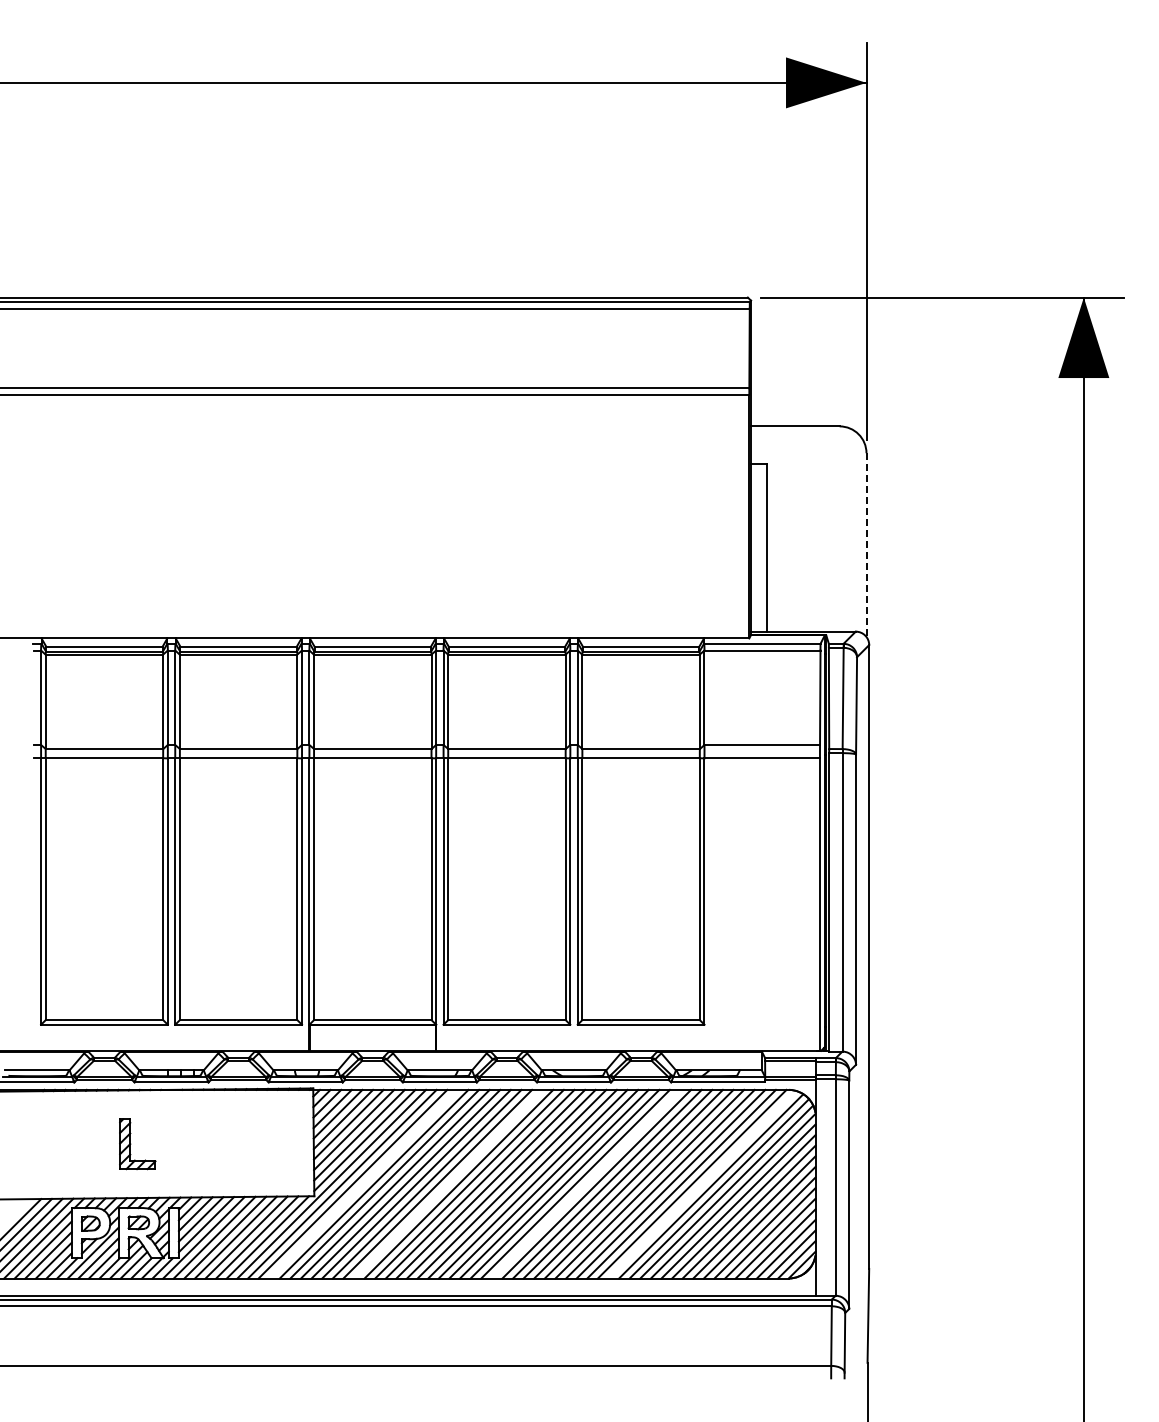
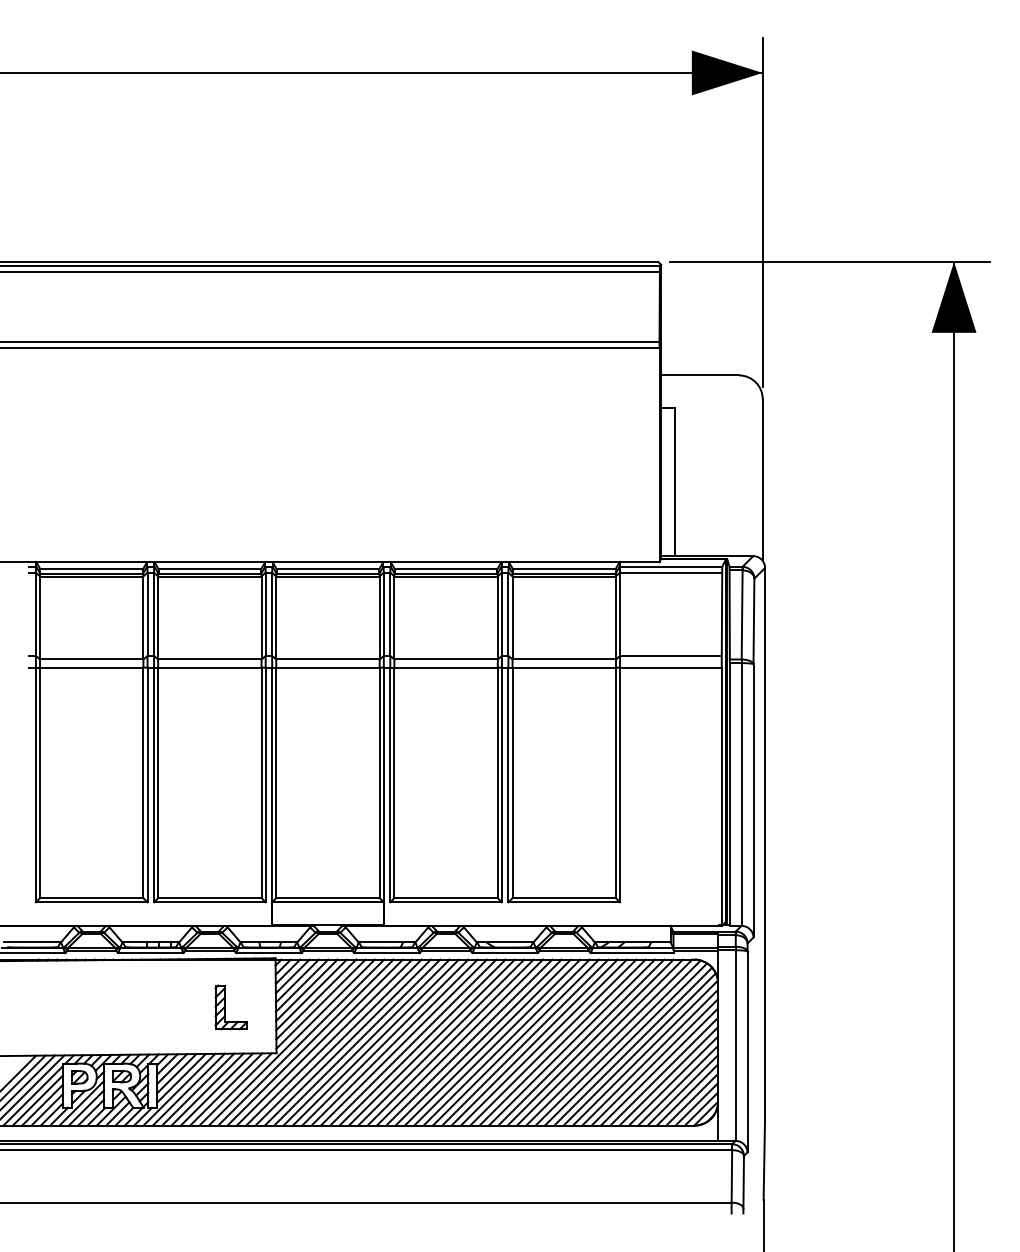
line: (866, 545) -> (762, 480), dashed -> solid
part: (137, 1144) -> (230, 1007), moved
line: (363, 1183) -> (319, 1042), added
line: (448, 1183) -> (394, 1042), added
line: (585, 1183) -> (515, 1042), added
line: (702, 1184) -> (618, 1042), added

